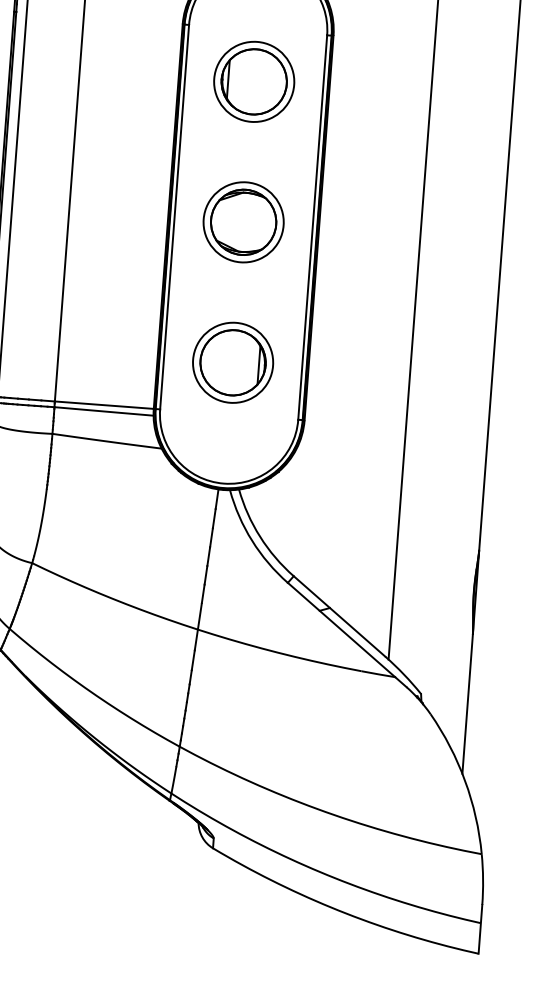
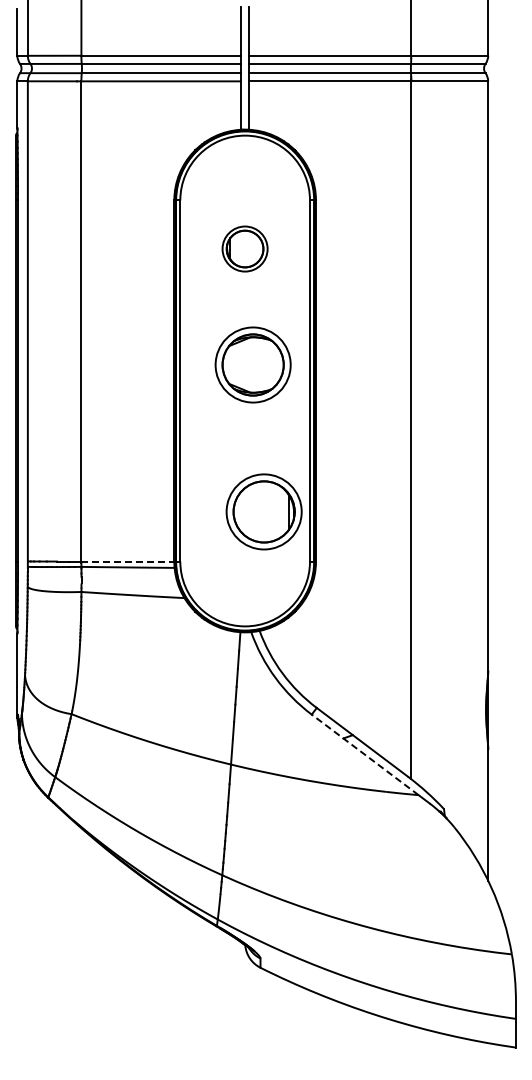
part: (253, 81) -> (244, 248), size x0.6
part: (242, 221) -> (252, 364), moved
part: (232, 362) -> (263, 511), moved
line: (105, 405) -> (128, 561), solid -> dashed
line: (341, 629) -> (365, 754), solid -> dashed

